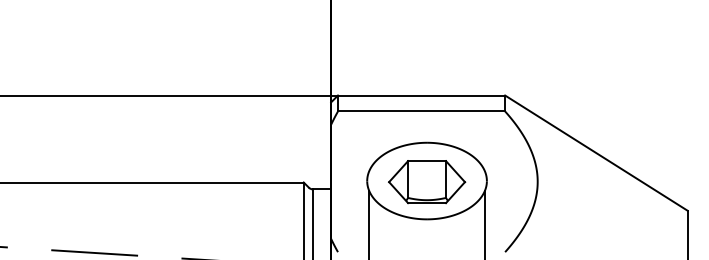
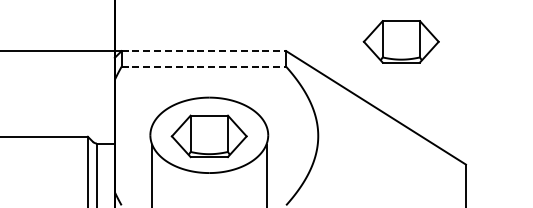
part: (622, 86) -> (401, 42), added
line: (421, 95) -> (203, 51), solid -> dashed
line: (421, 111) -> (203, 66), solid -> dashed

